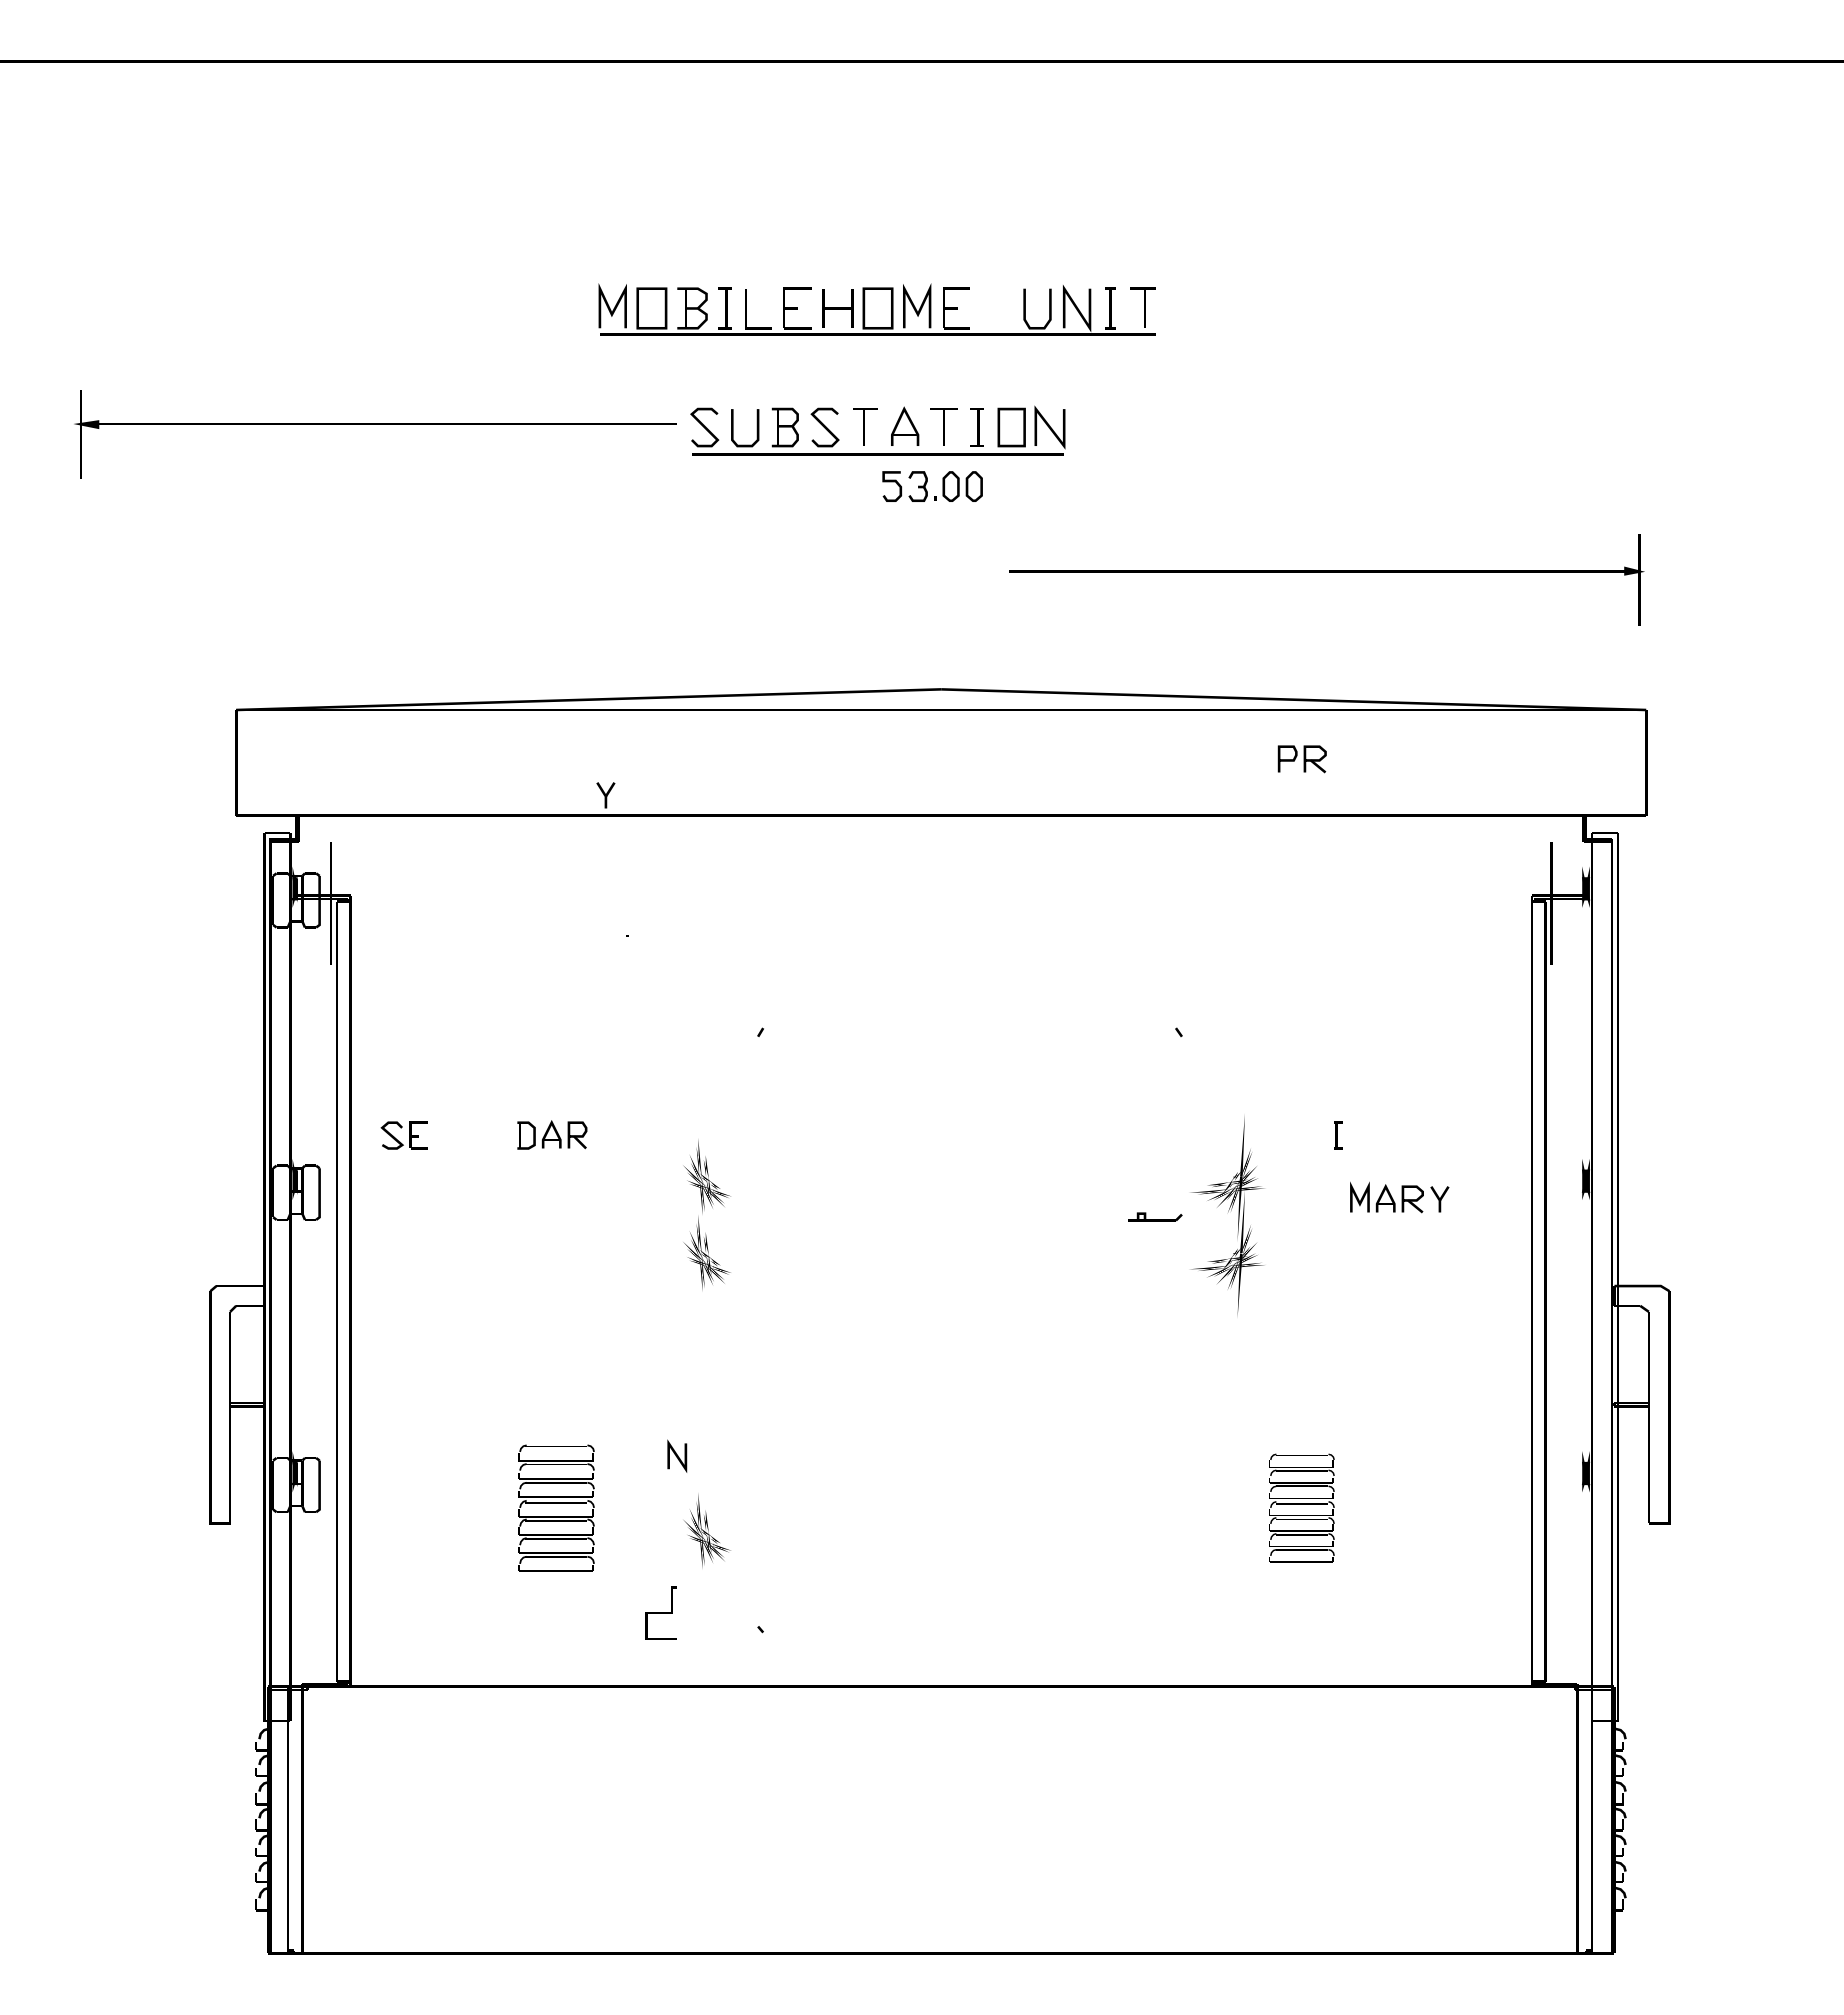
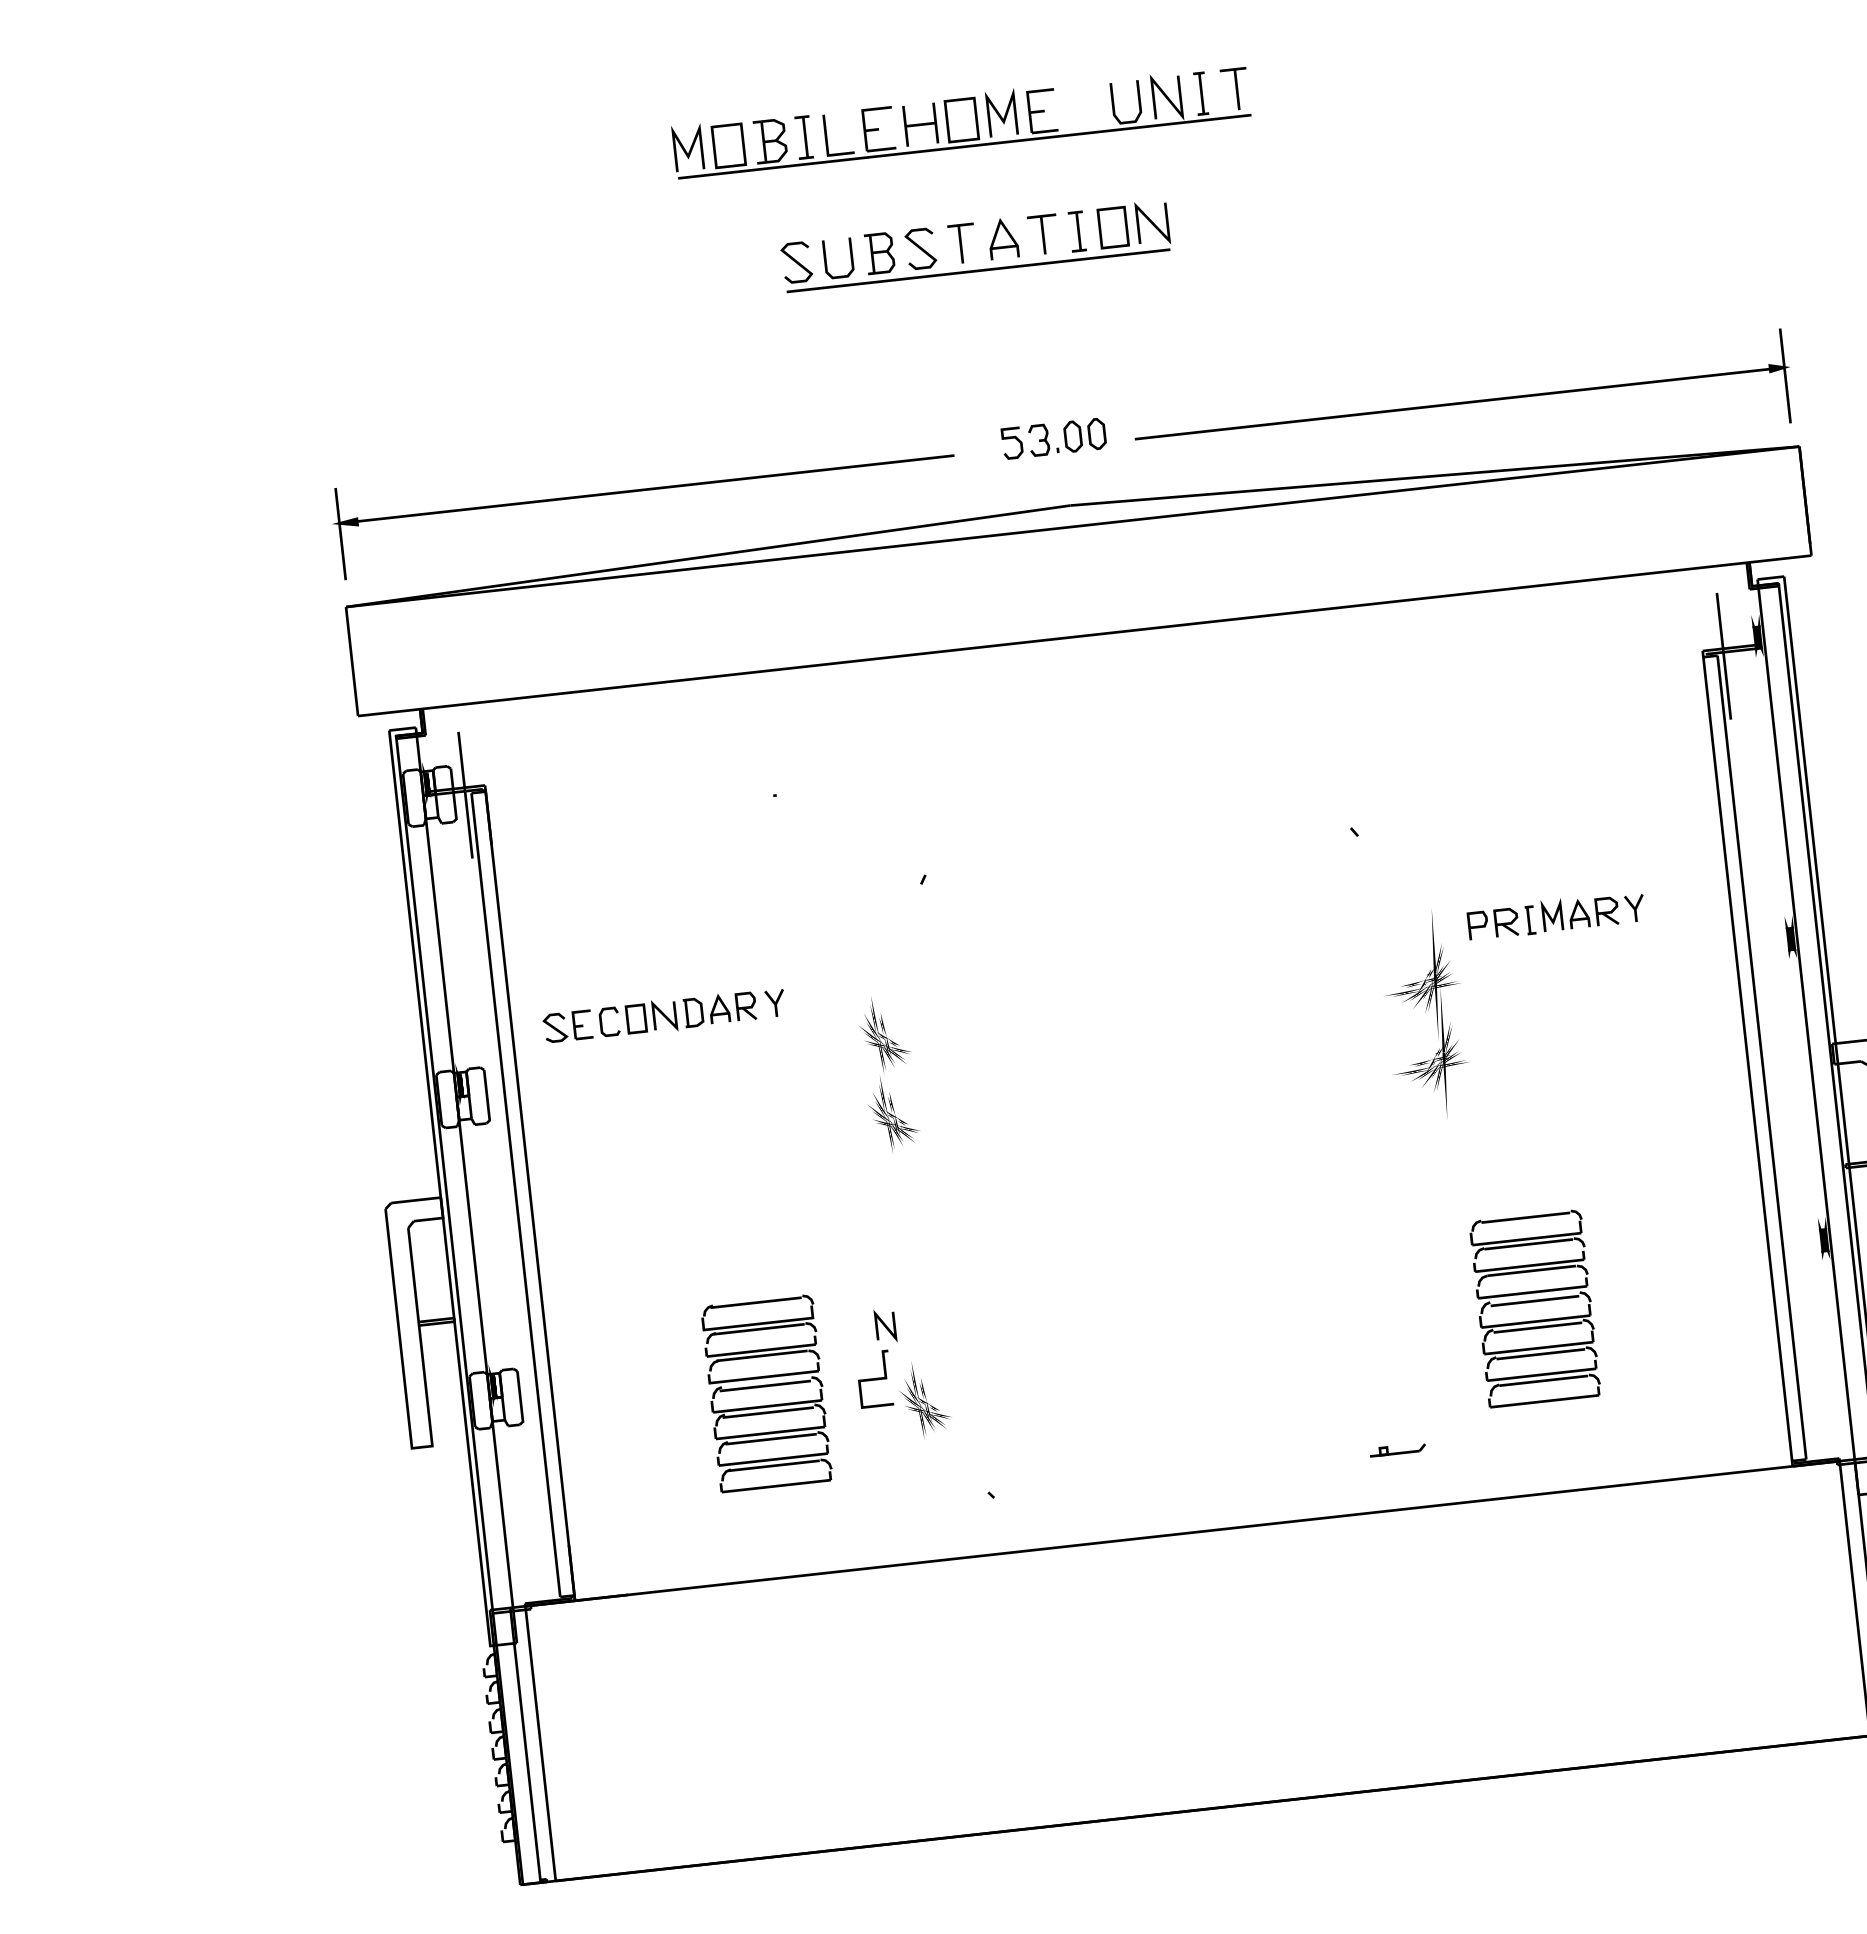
part: (375, 424) -> (643, 490), moved
part: (926, 484) -> (1047, 437), moved
part: (1326, 572) -> (1462, 404), moved
part: (1301, 759) -> (1492, 924), moved
part: (605, 795) -> (775, 1003), moved
part: (472, 1135) -> (638, 1018), added
part: (1399, 1197) -> (1593, 911), moved
part: (1155, 1216) -> (1398, 1449), moved
part: (556, 1507) -> (766, 1392), size x1.43
part: (1301, 1507) -> (1534, 1307), size x1.67
curve: (660, 1612) -> (873, 1378), moved

